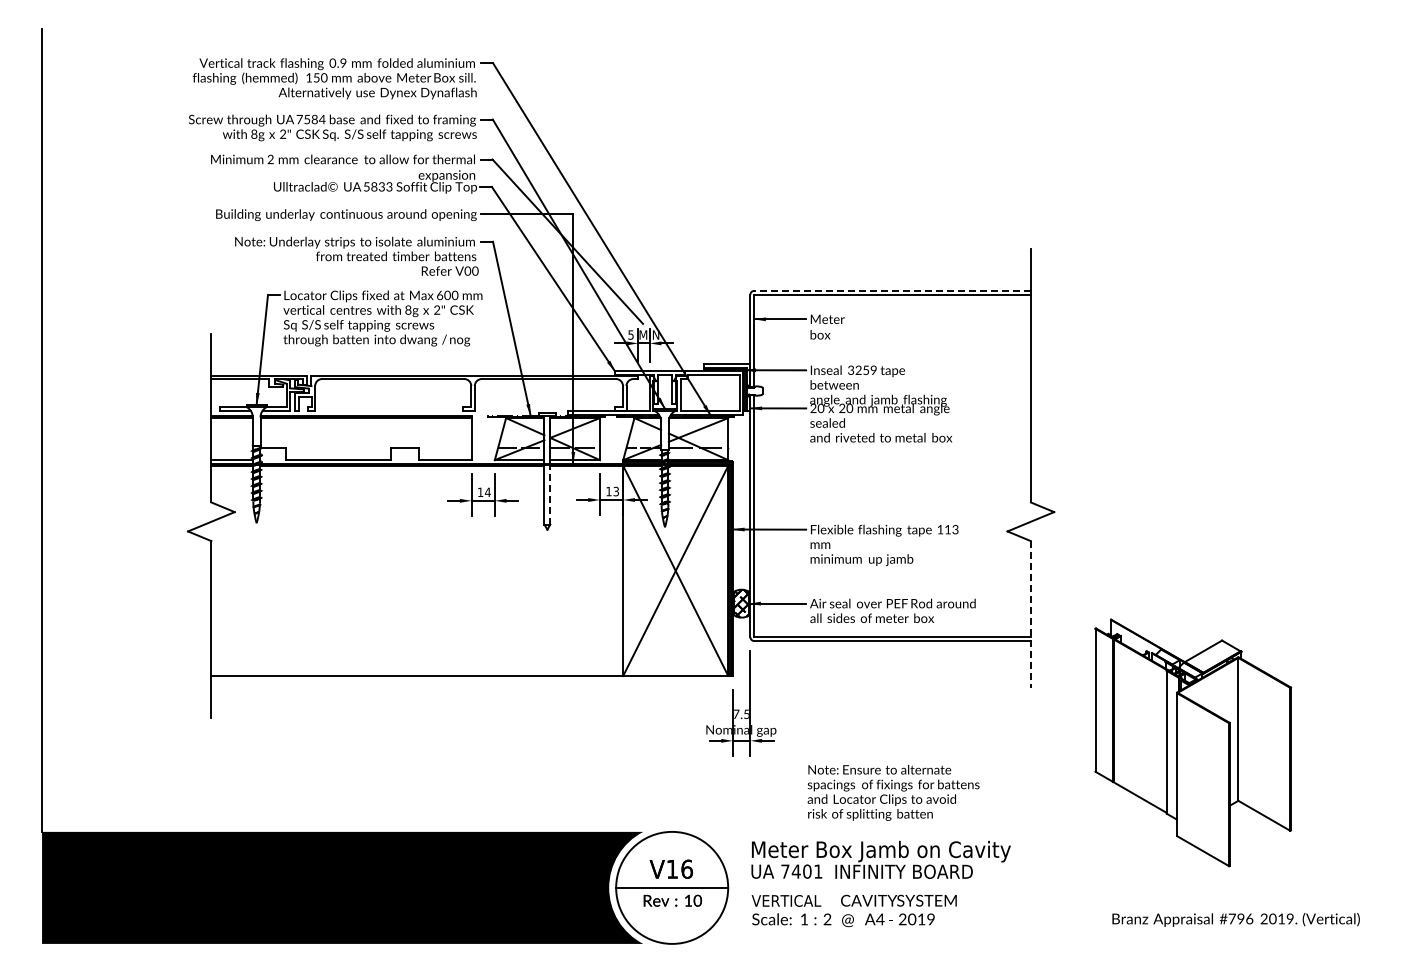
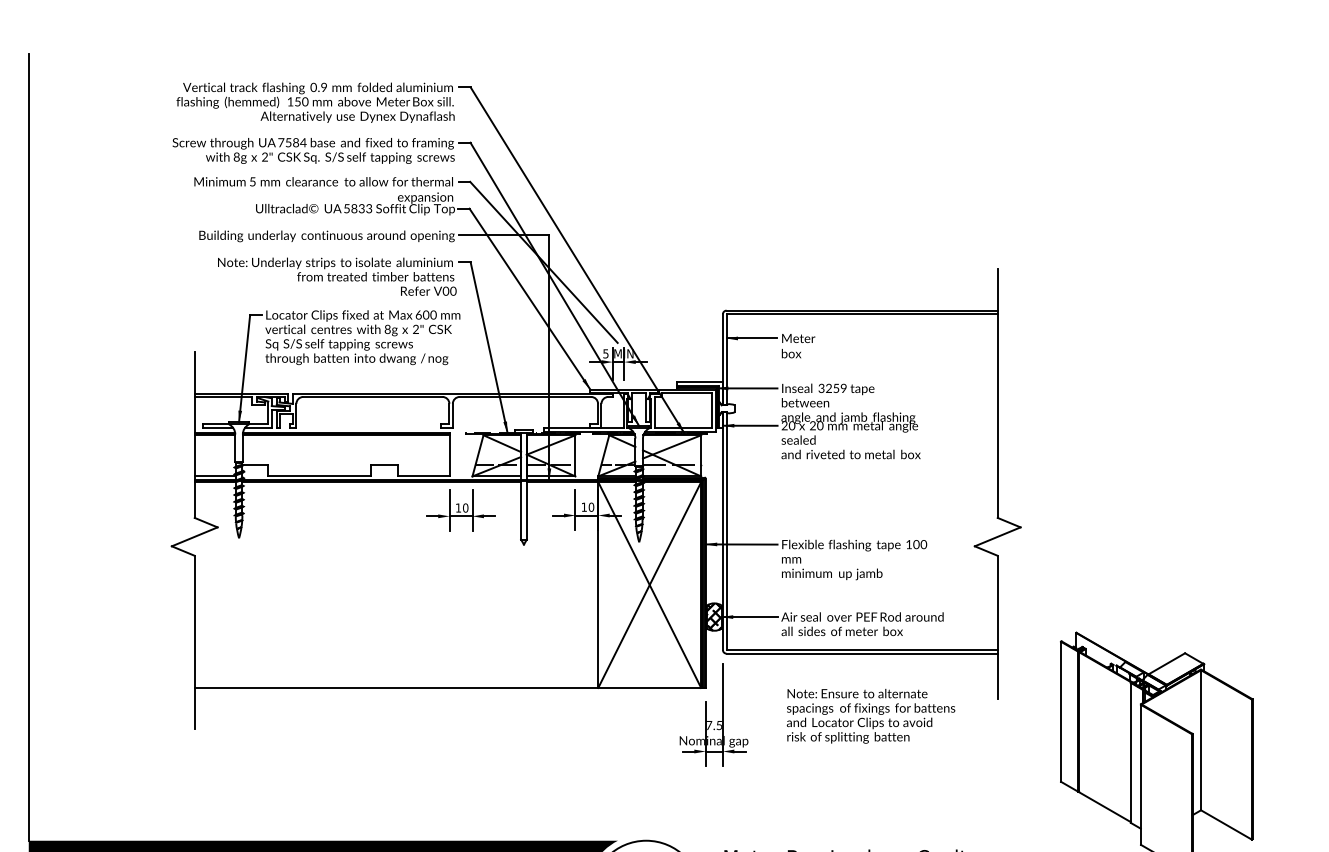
text: (270, 159) -> (252, 181), 2 -> 5
line: (892, 290) -> (862, 310), dashed -> solid
text: (616, 491) -> (591, 507), 13 -> 10
text: (487, 492) -> (465, 508), 14 -> 10
line: (550, 494) -> (527, 510), dashed -> solid
text: (951, 529) -> (919, 544), 113 -> 100
line: (1030, 614) -> (997, 627), dashed -> solid
text: (893, 792) -> (870, 715), moved

